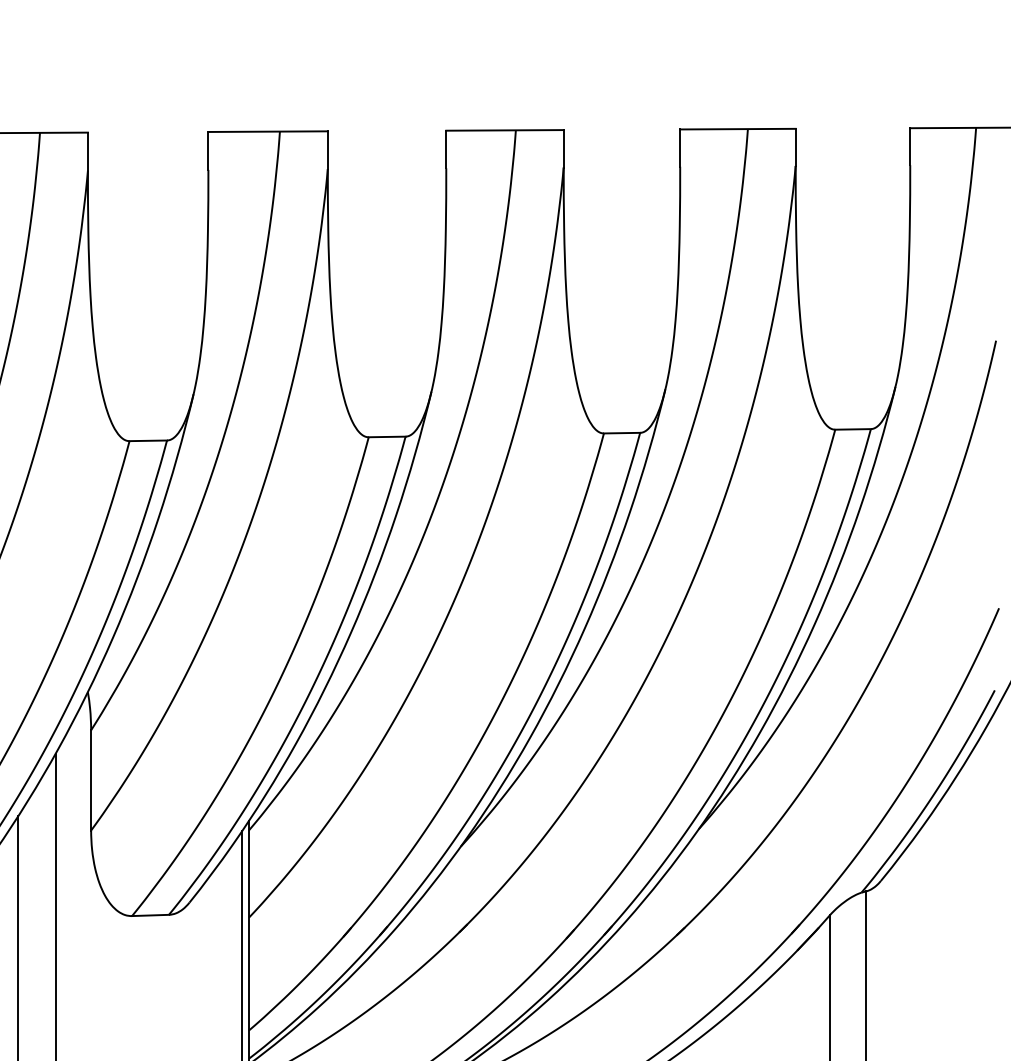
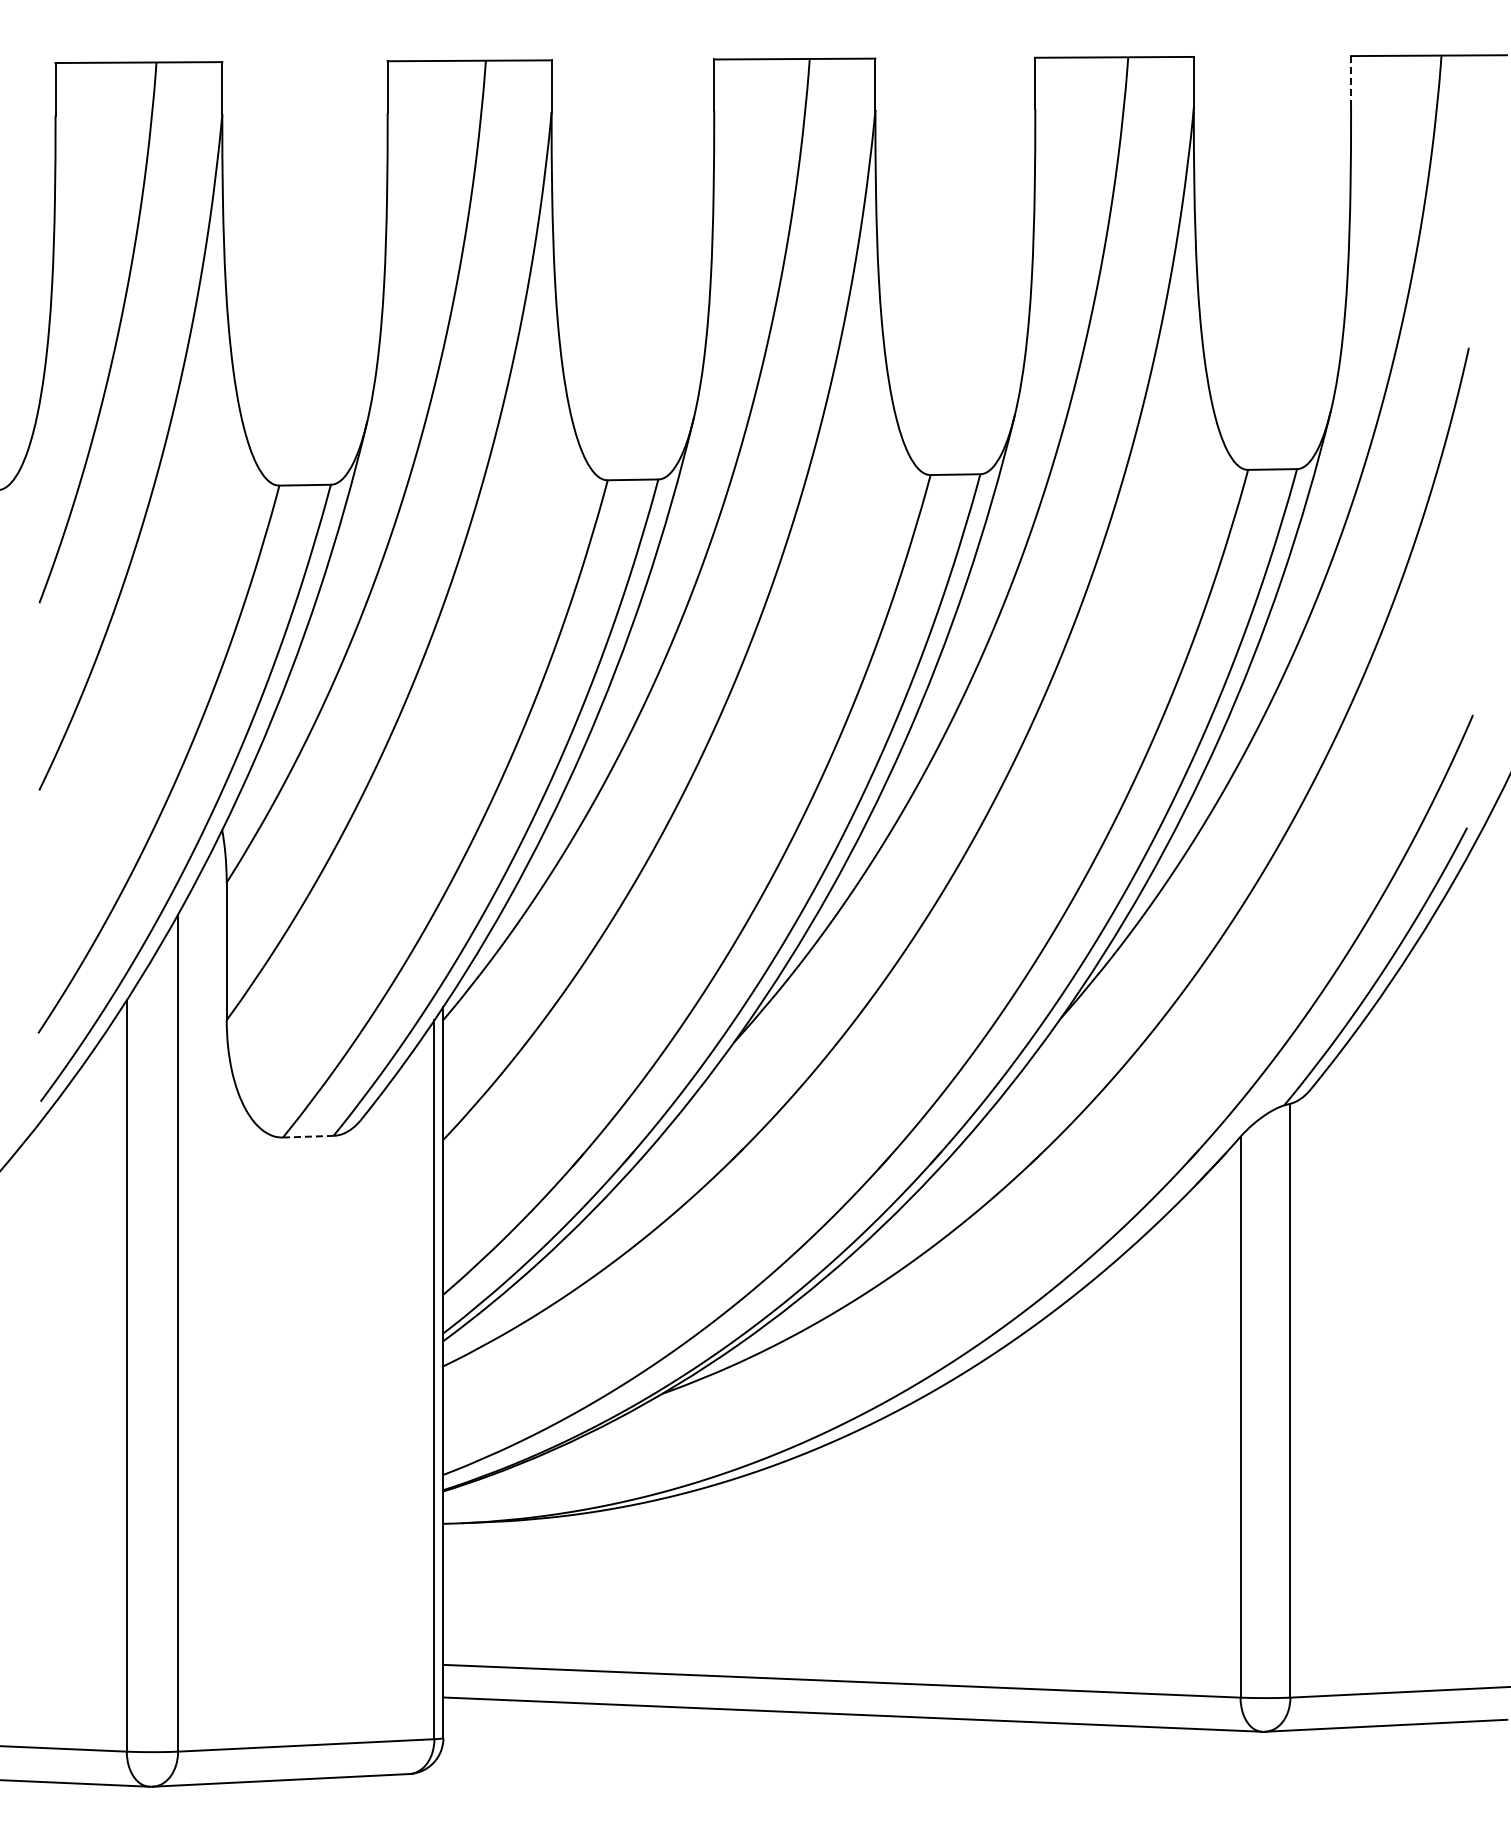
line: (910, 146) -> (1351, 81), solid -> dashed
line: (150, 915) -> (308, 1136), solid -> dashed

